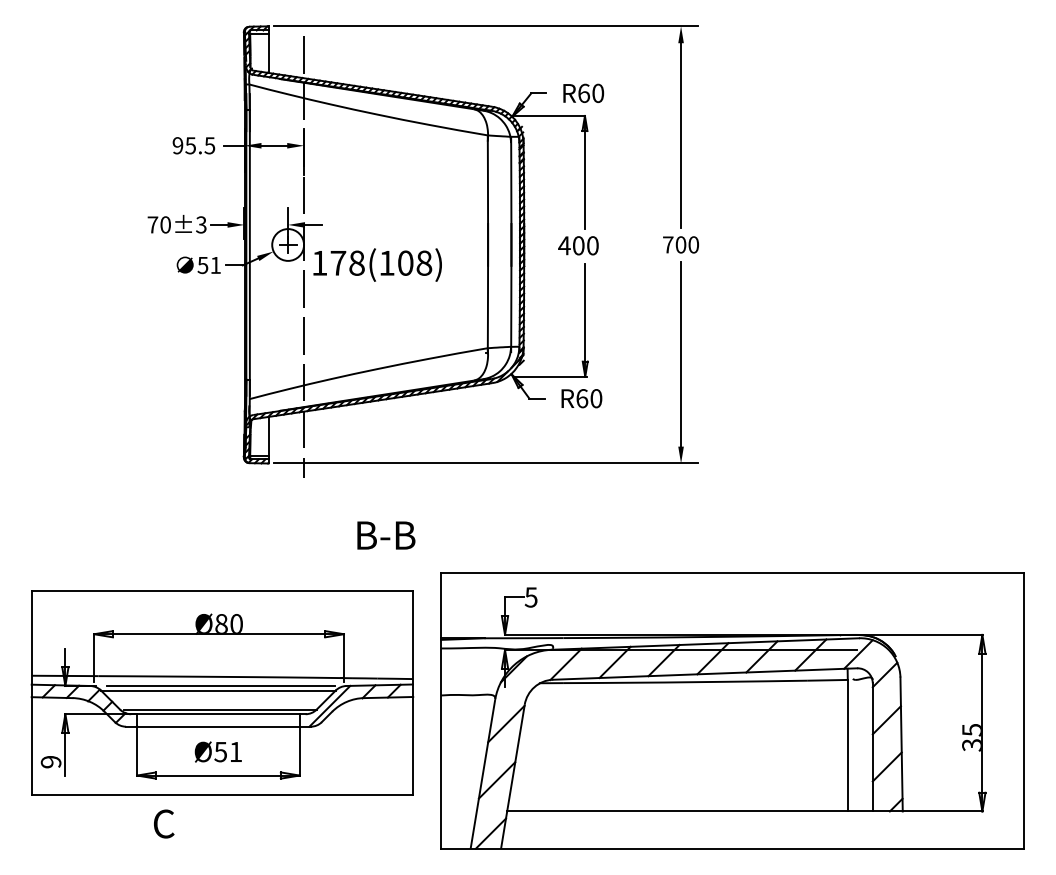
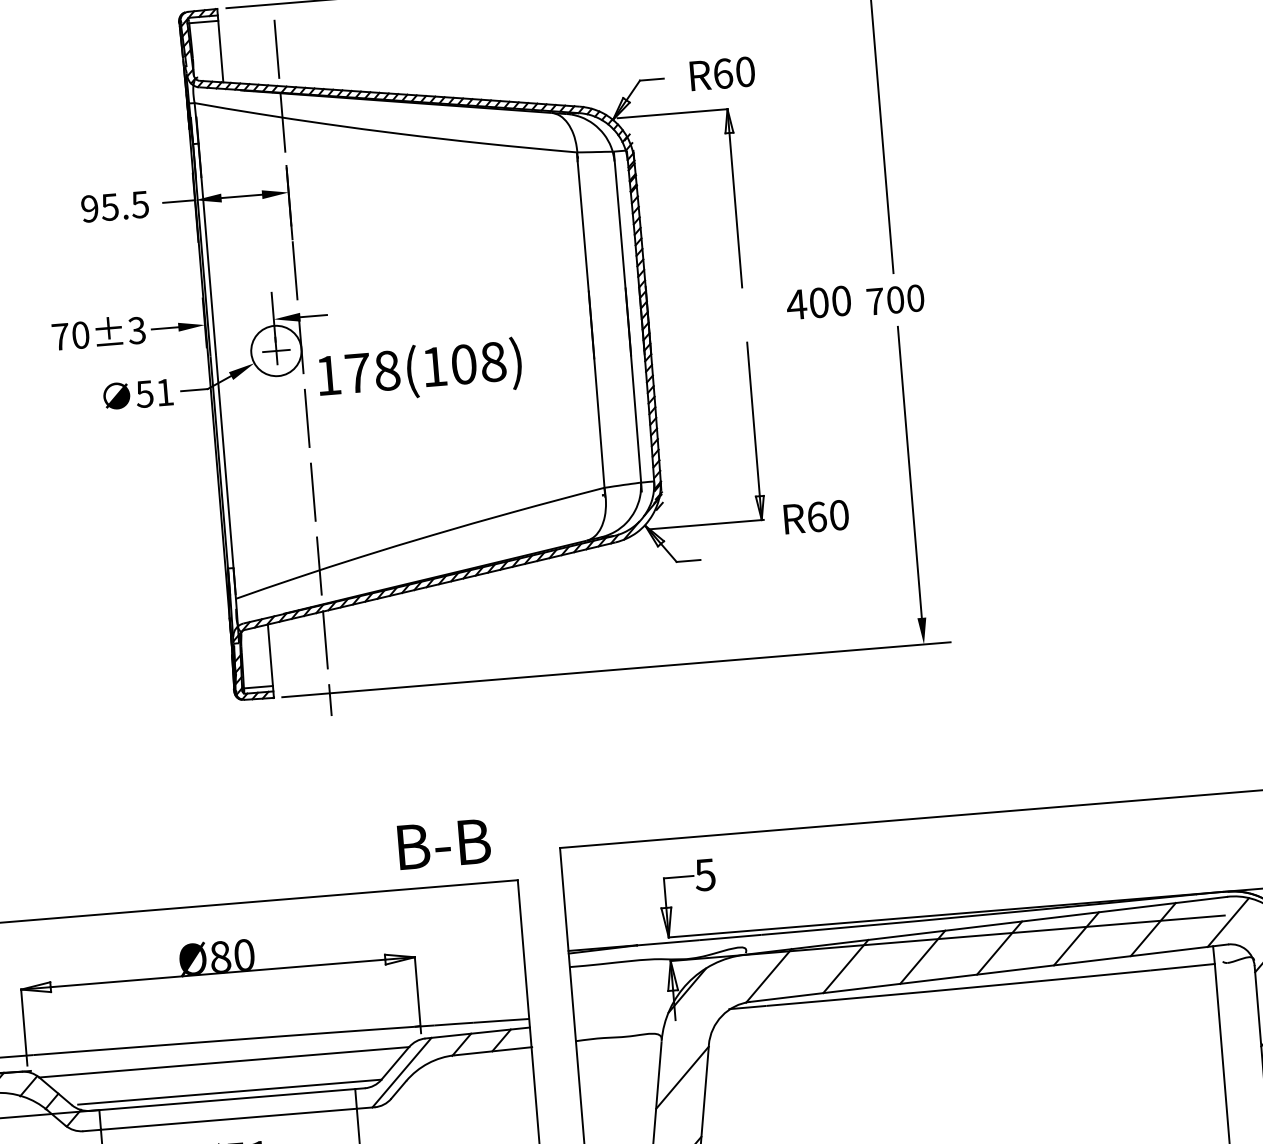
text: (578, 245) -> (818, 302), moved
text: (581, 398) -> (815, 516), moved
text: (386, 535) -> (444, 844), moved
line: (221, 686) -> (228, 1055), removed

